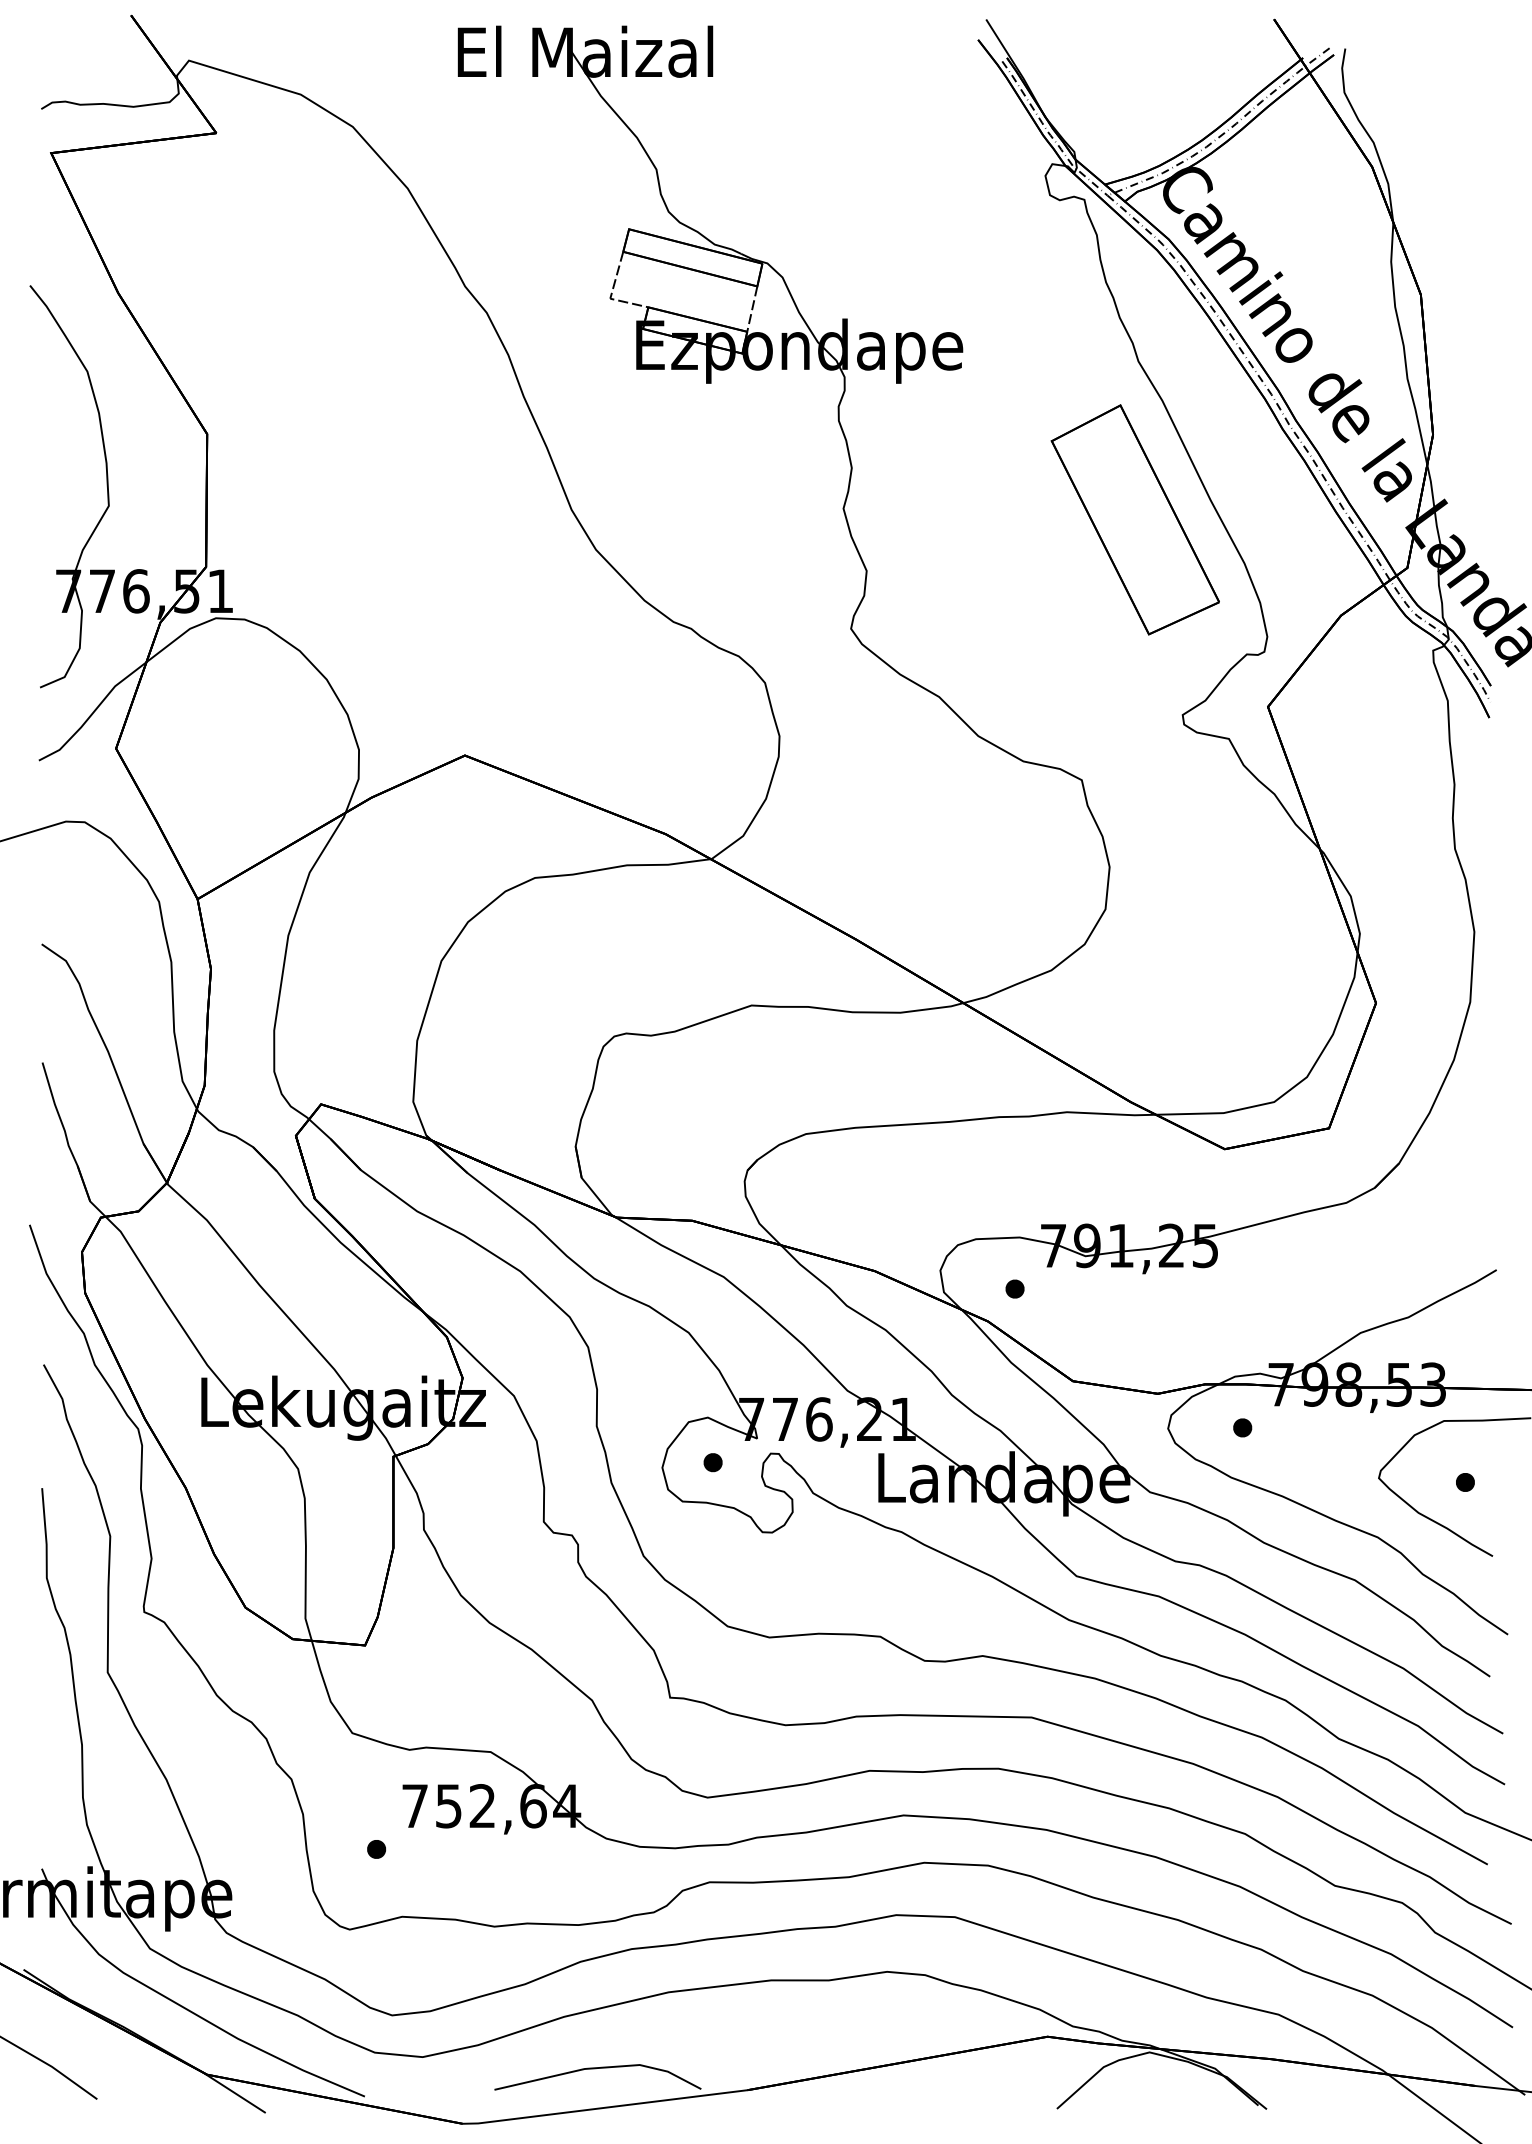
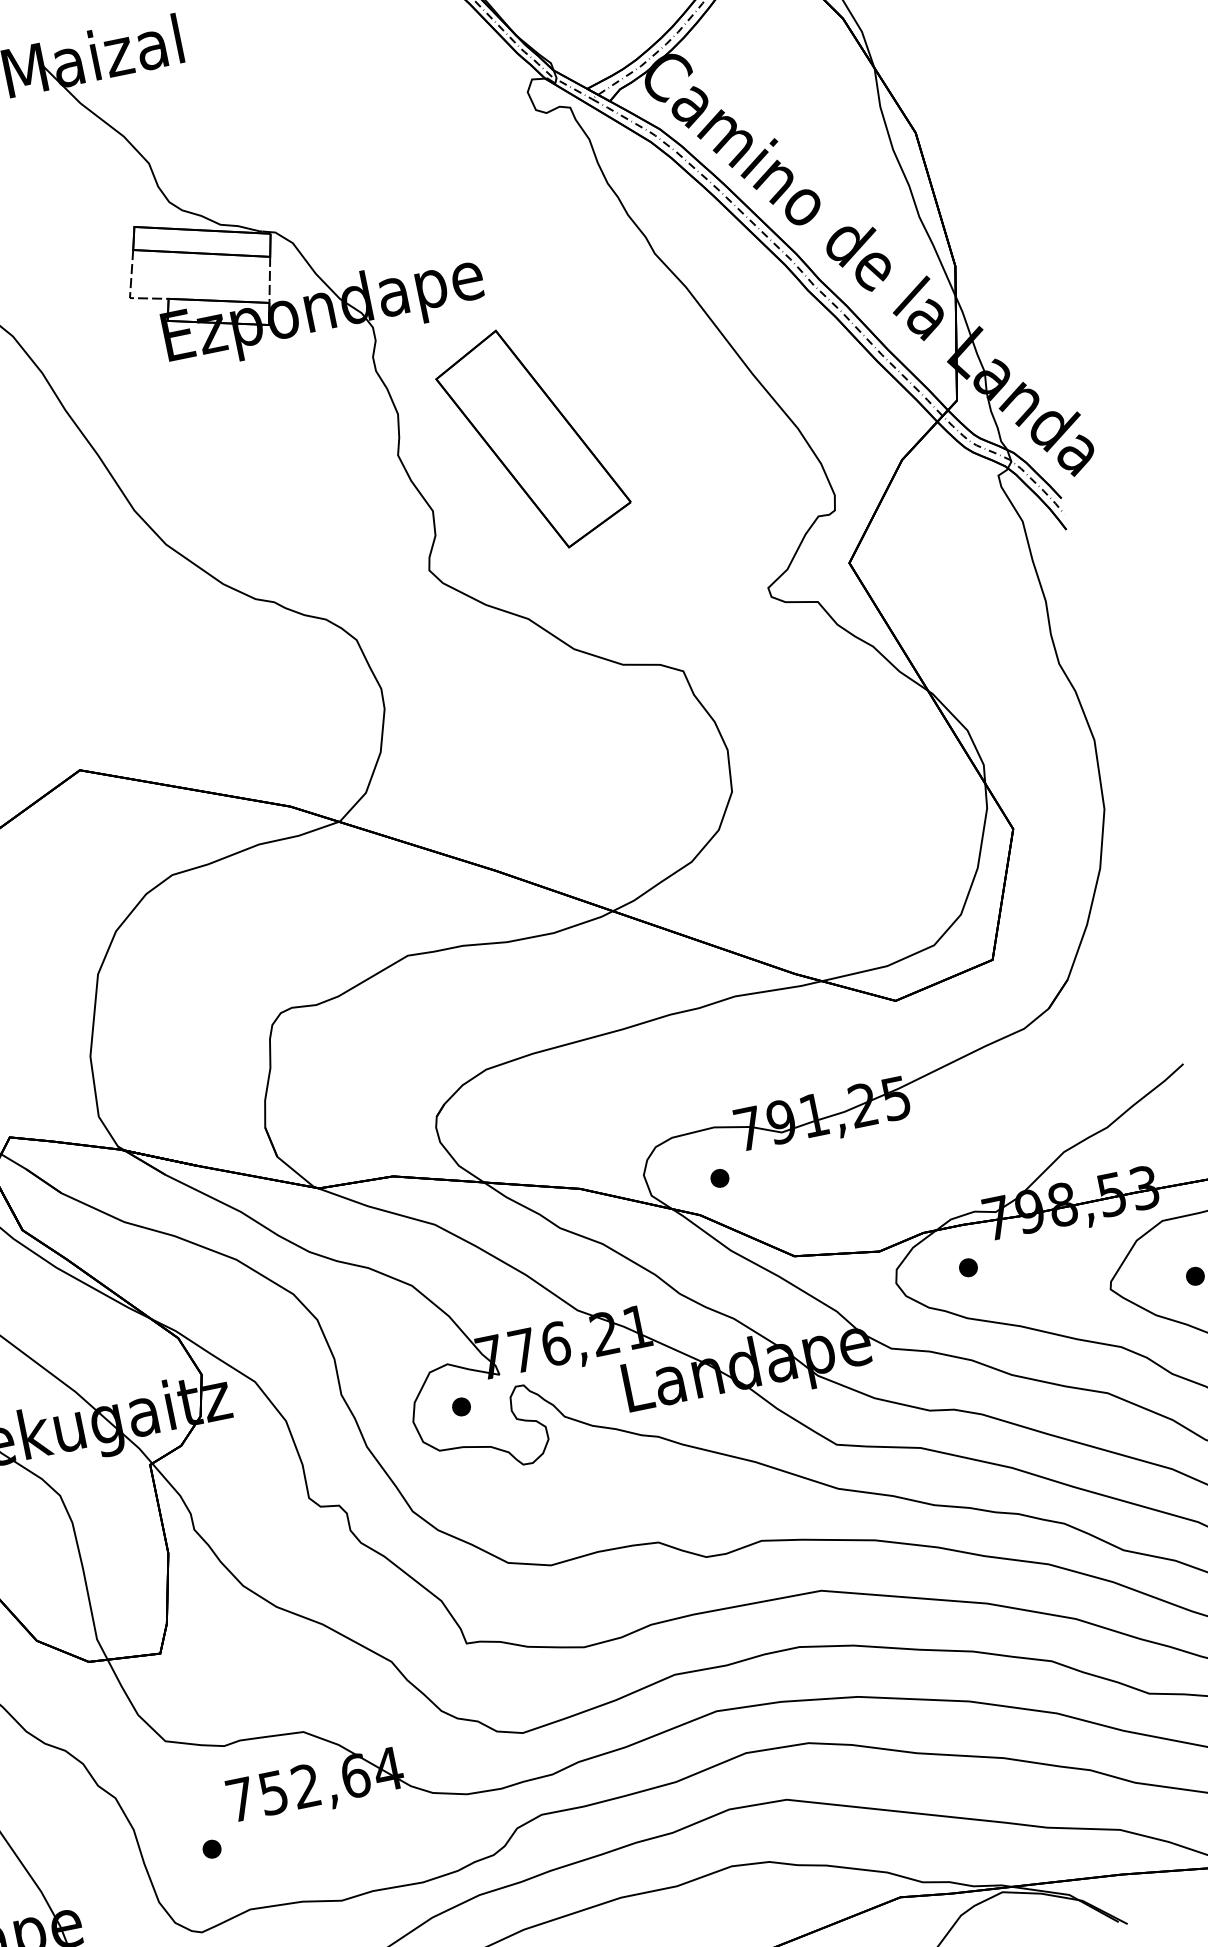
part: (1134, 519) -> (532, 438), moved

